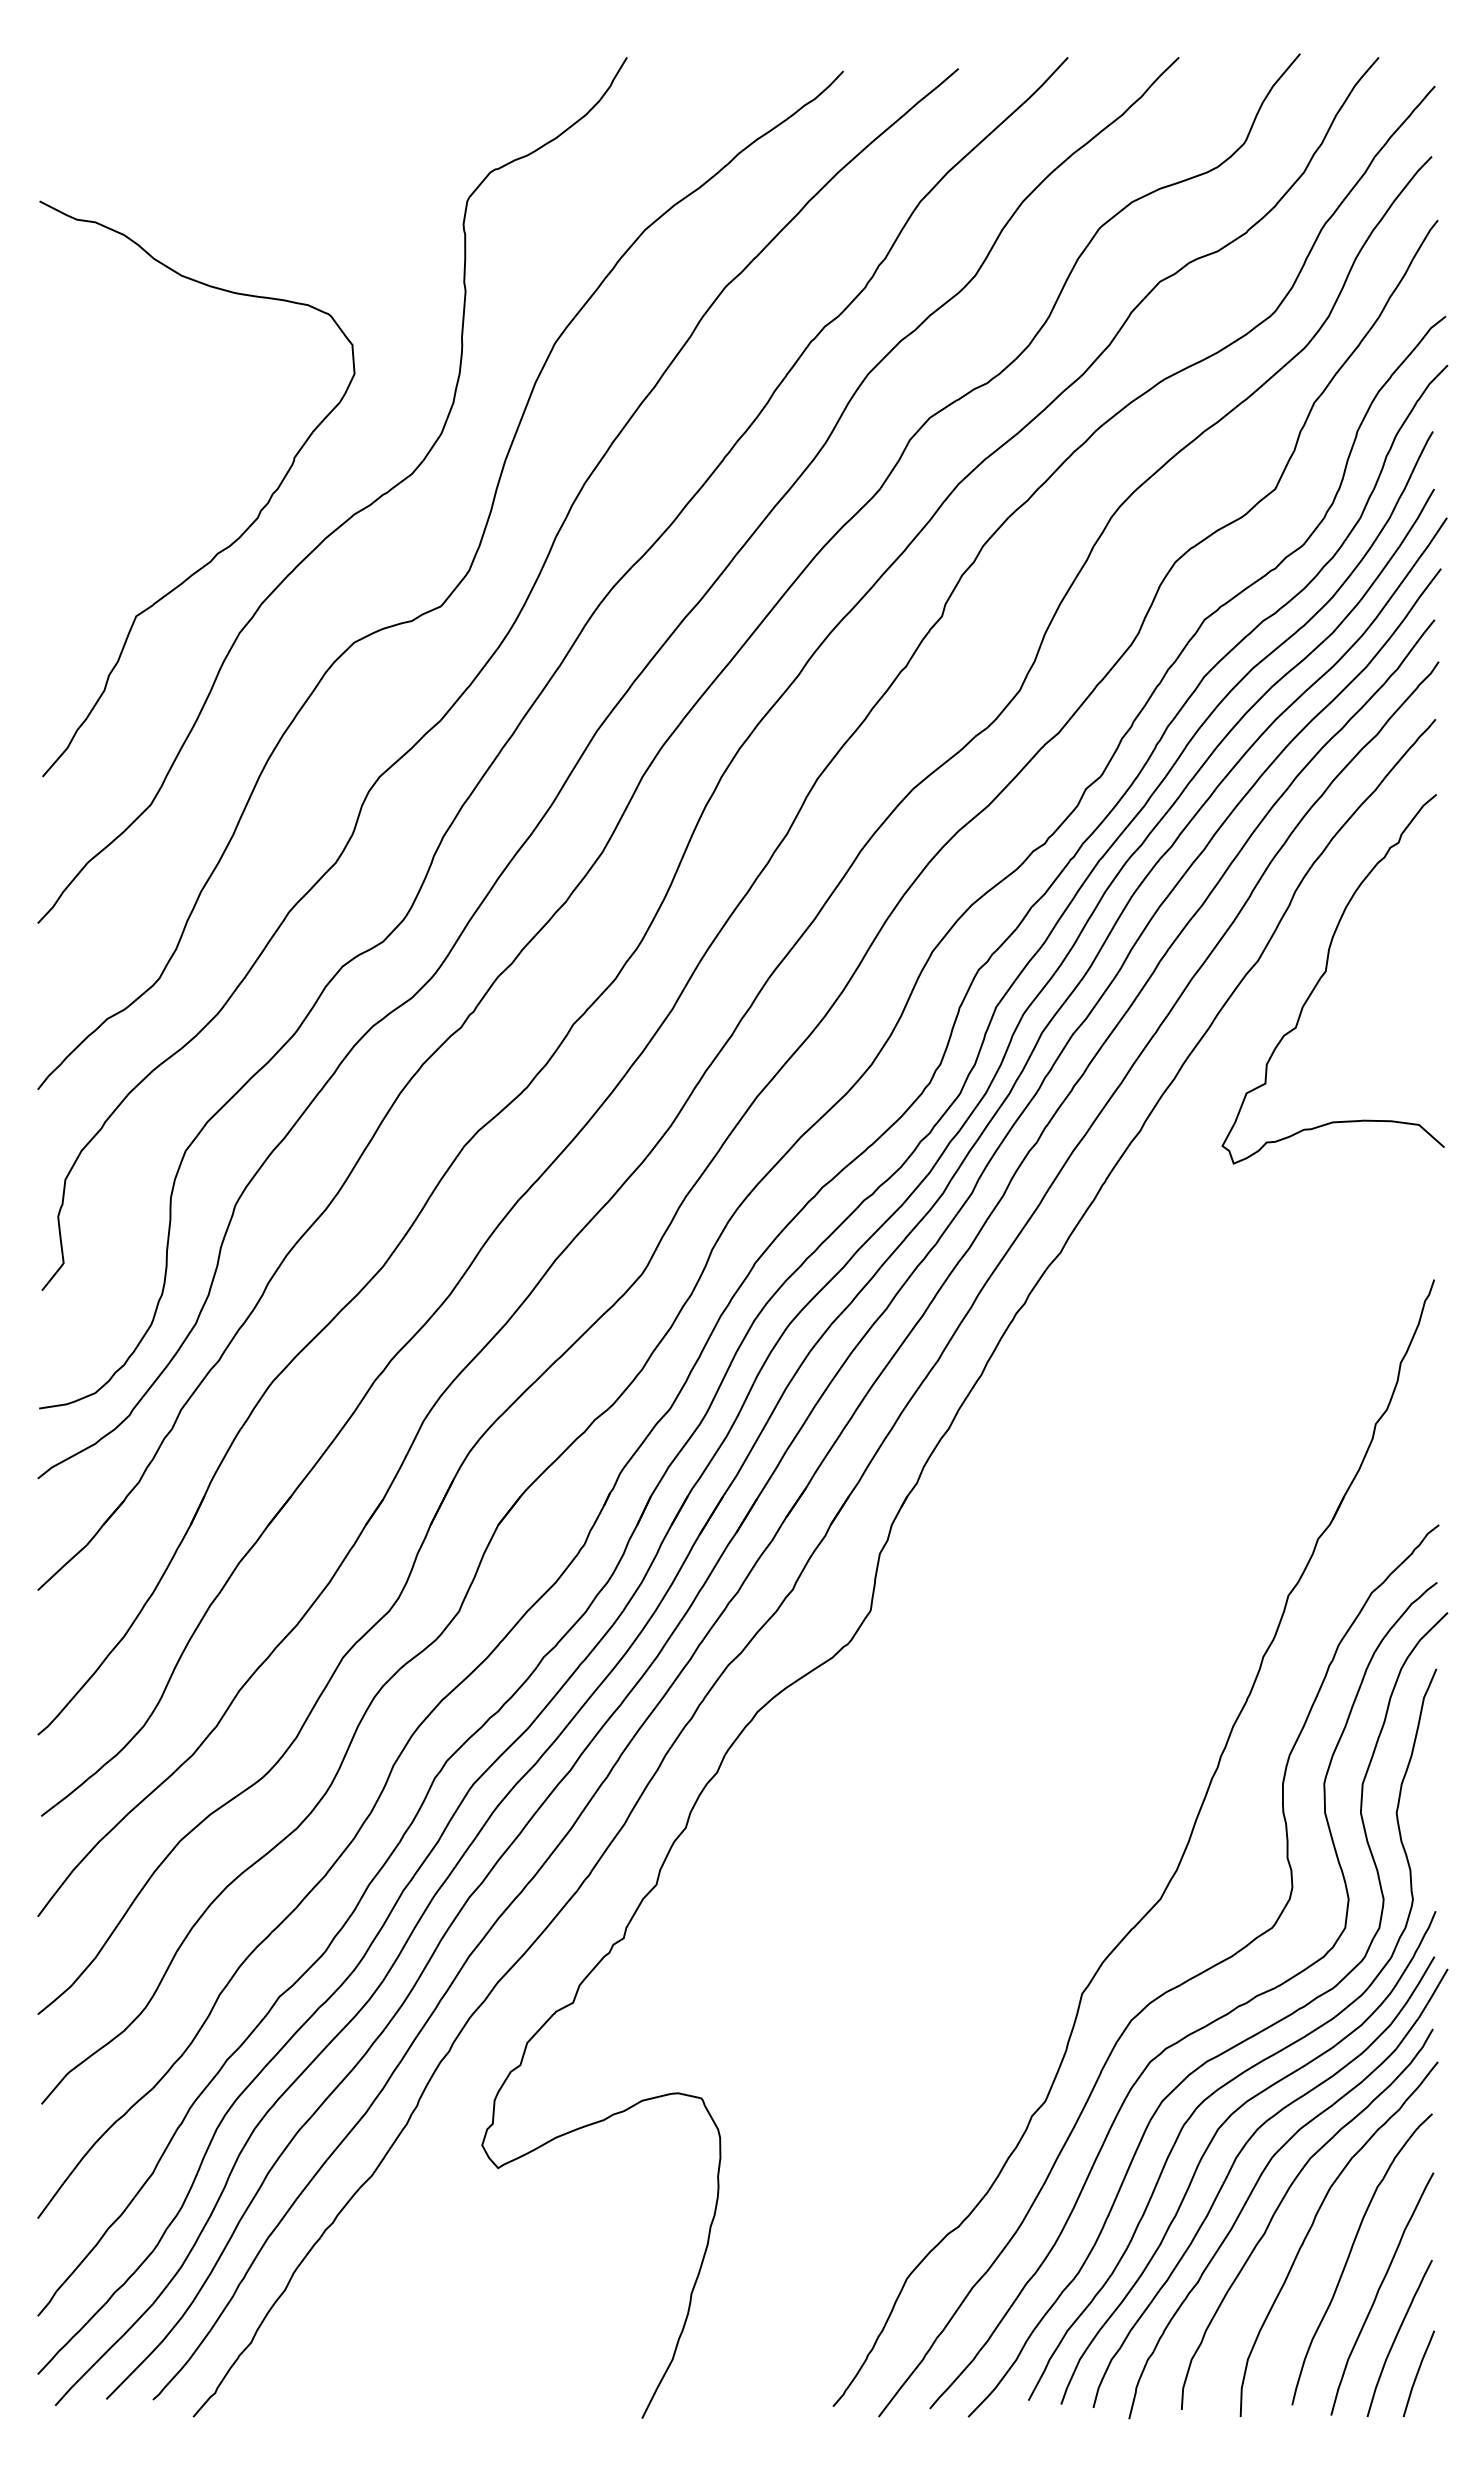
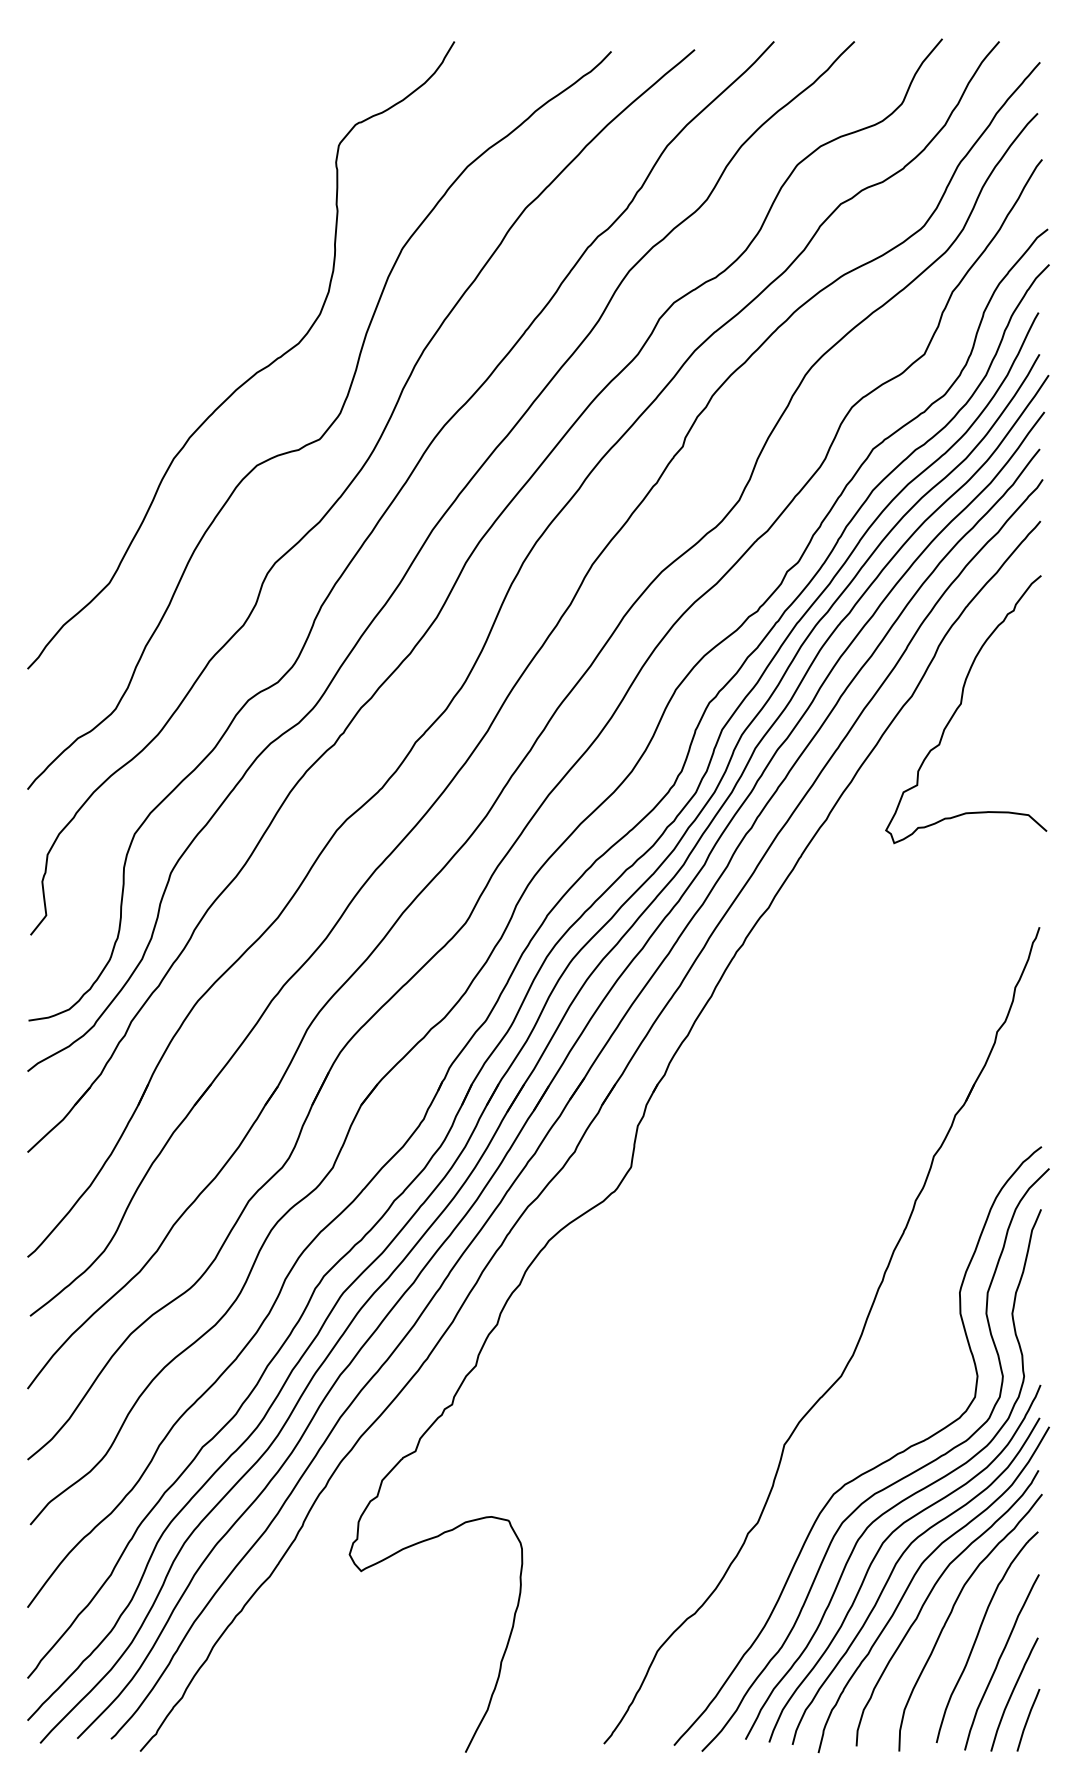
curve: (243, 531) -> (176, 385), removed
curve: (1167, 1990) -> (846, 1442), removed

